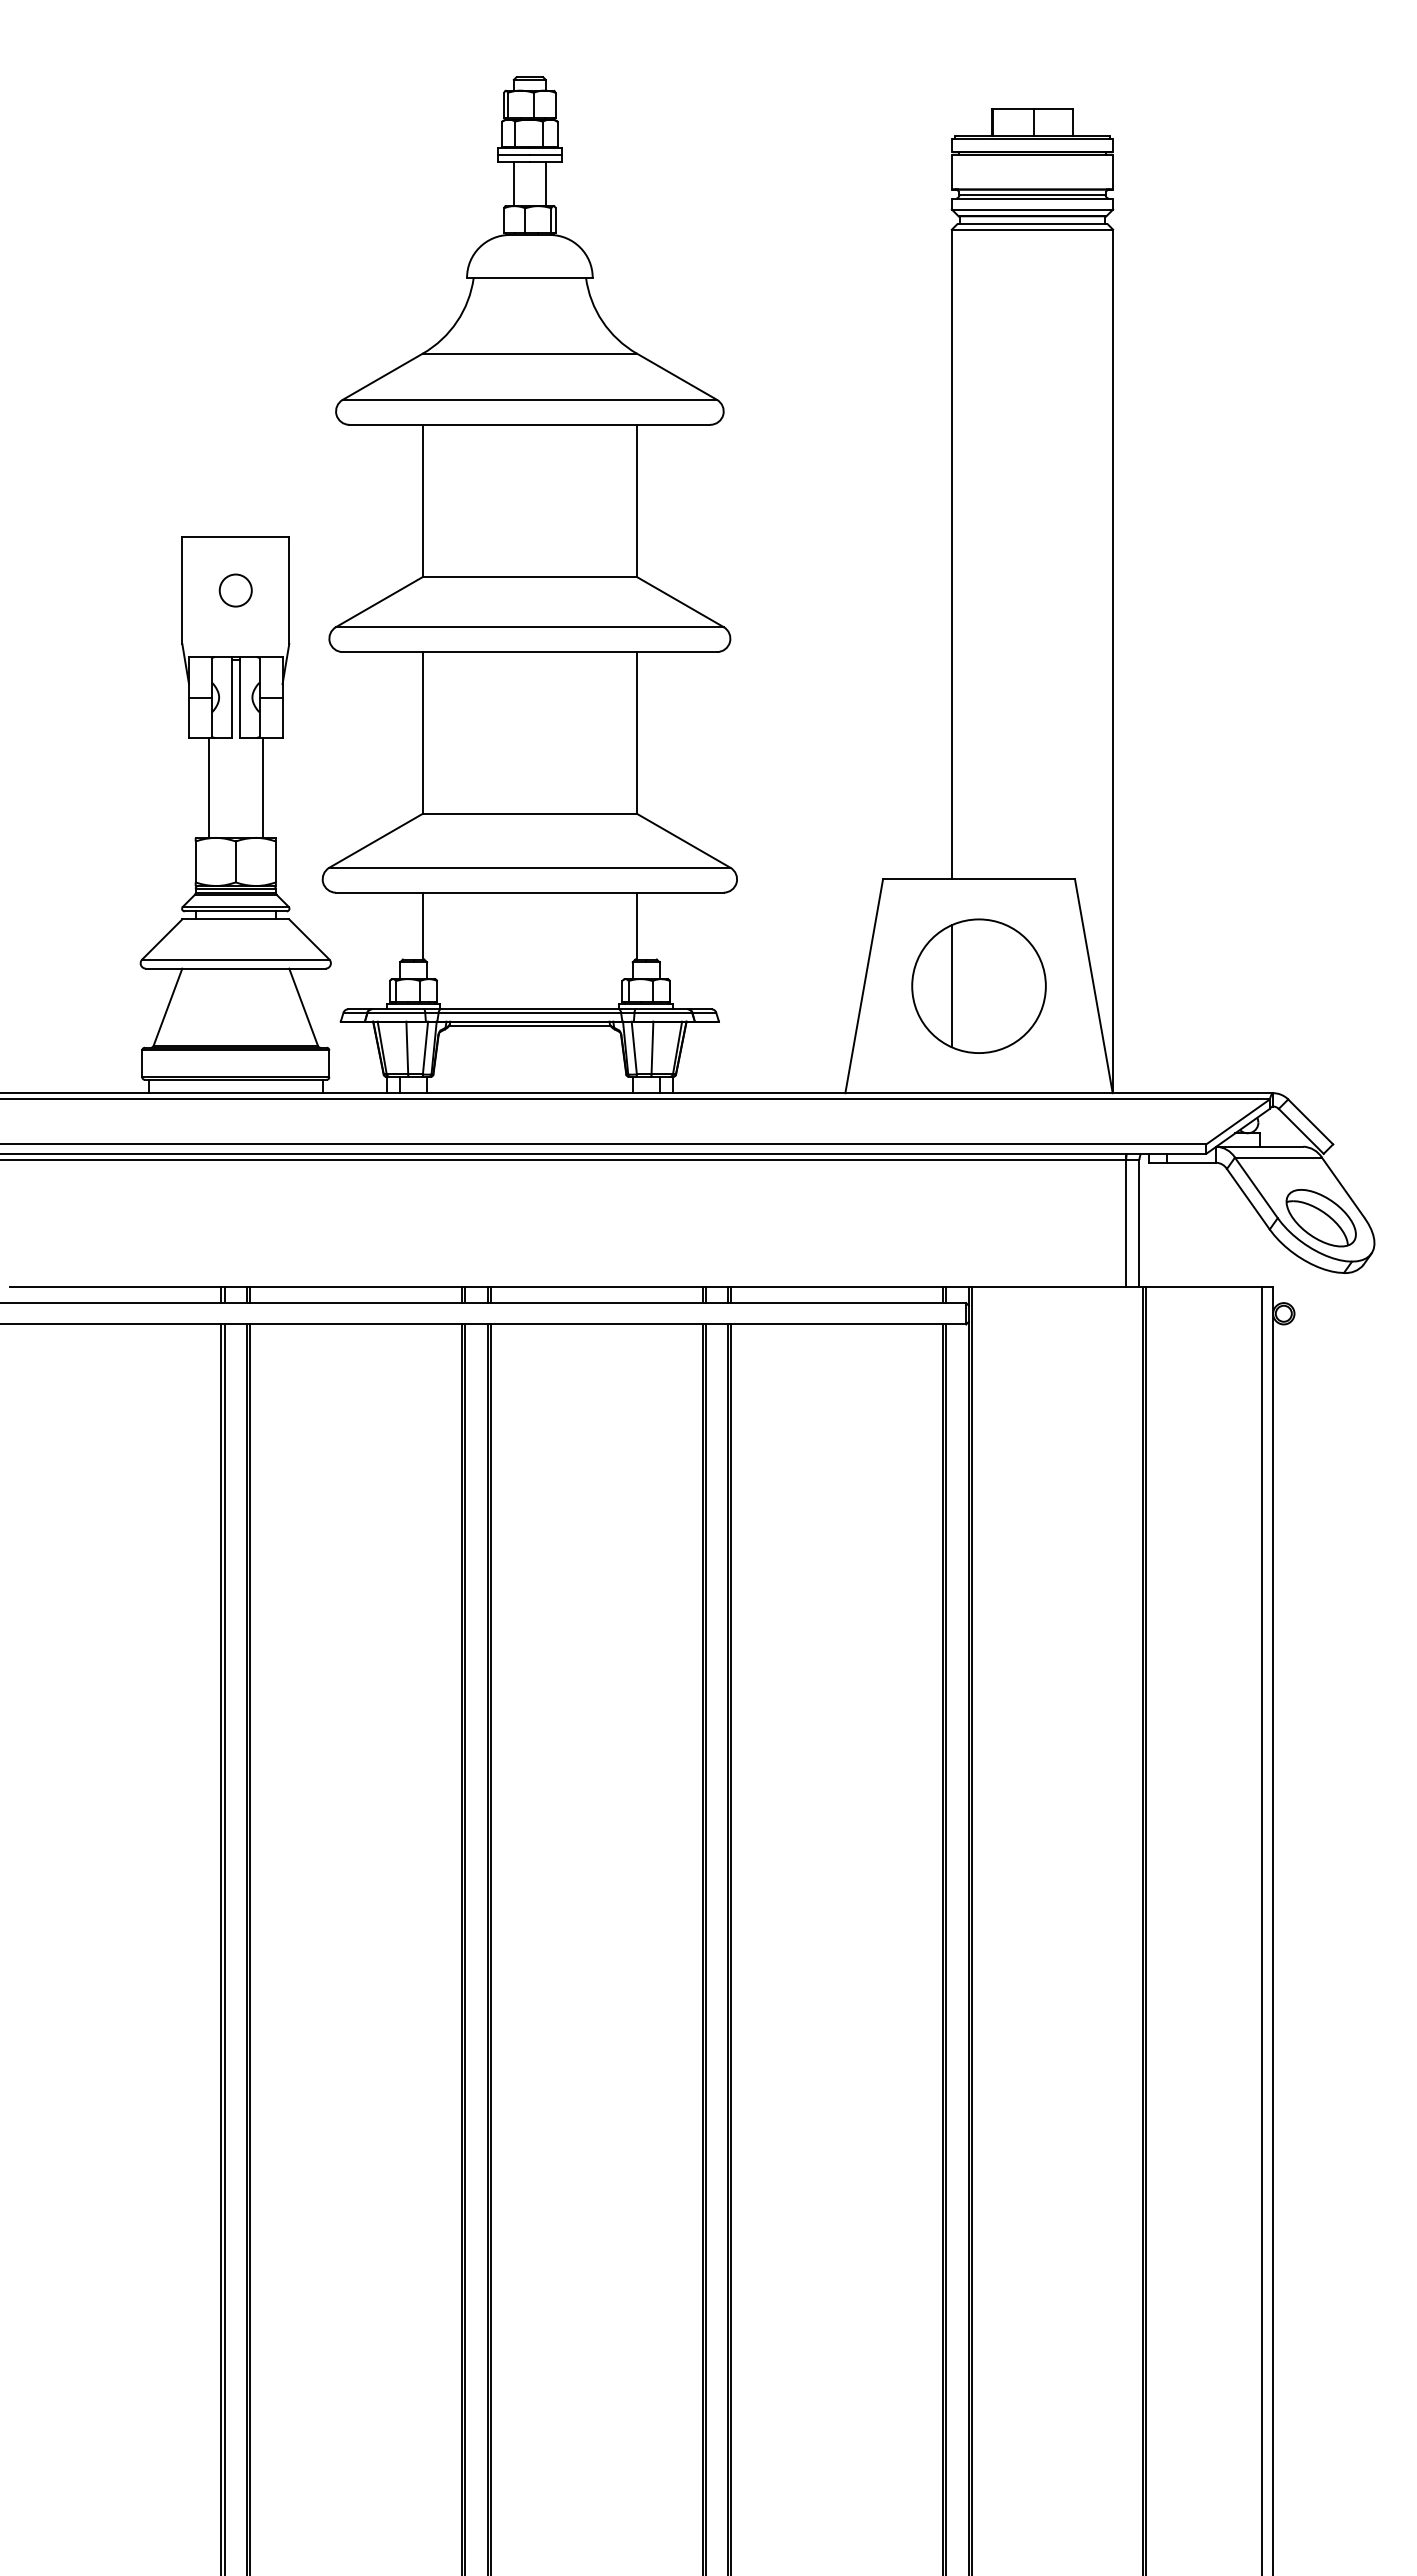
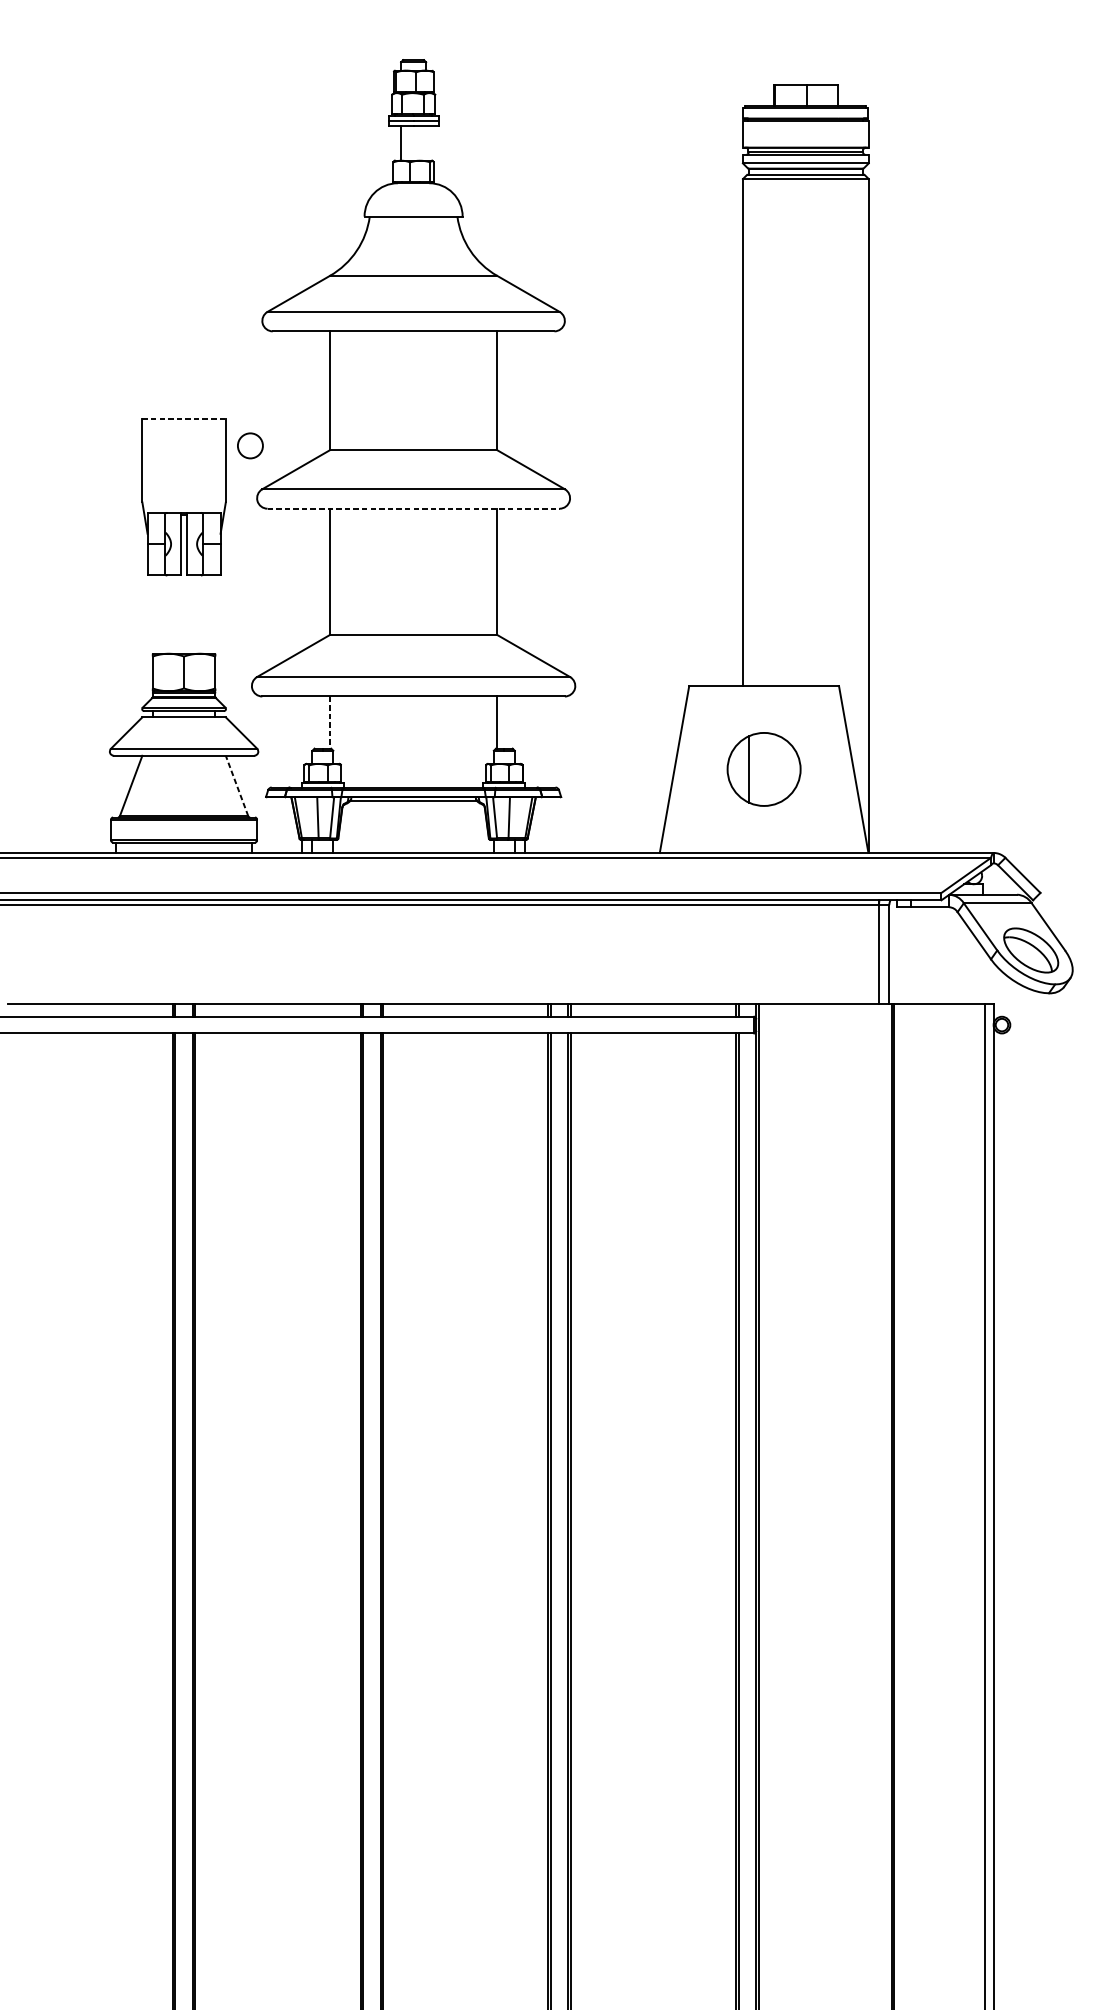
line: (545, 183) -> (425, 143), removed
line: (236, 537) -> (184, 419), solid -> dashed
circle: (235, 590) -> (250, 445), moved
line: (530, 652) -> (414, 509), solid -> dashed
line: (209, 787) -> (163, 614), removed
line: (262, 787) -> (204, 614), removed
line: (422, 926) -> (329, 722), solid -> dashed
part: (978, 985) -> (763, 768), size x0.7
line: (303, 1006) -> (236, 785), solid -> dashed

